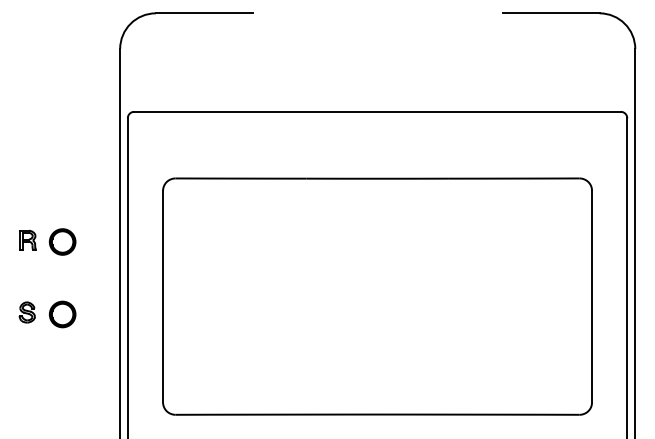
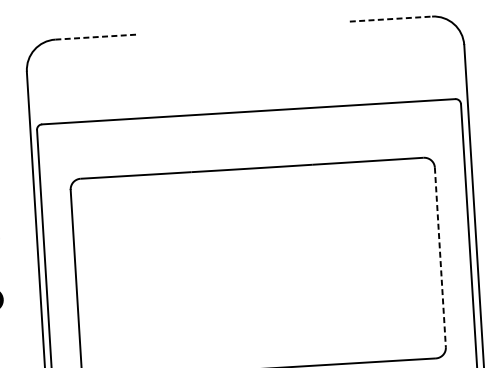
line: (204, 13) -> (96, 37), solid -> dashed
line: (551, 13) -> (391, 19), solid -> dashed
line: (592, 296) -> (440, 257), solid -> dashed

